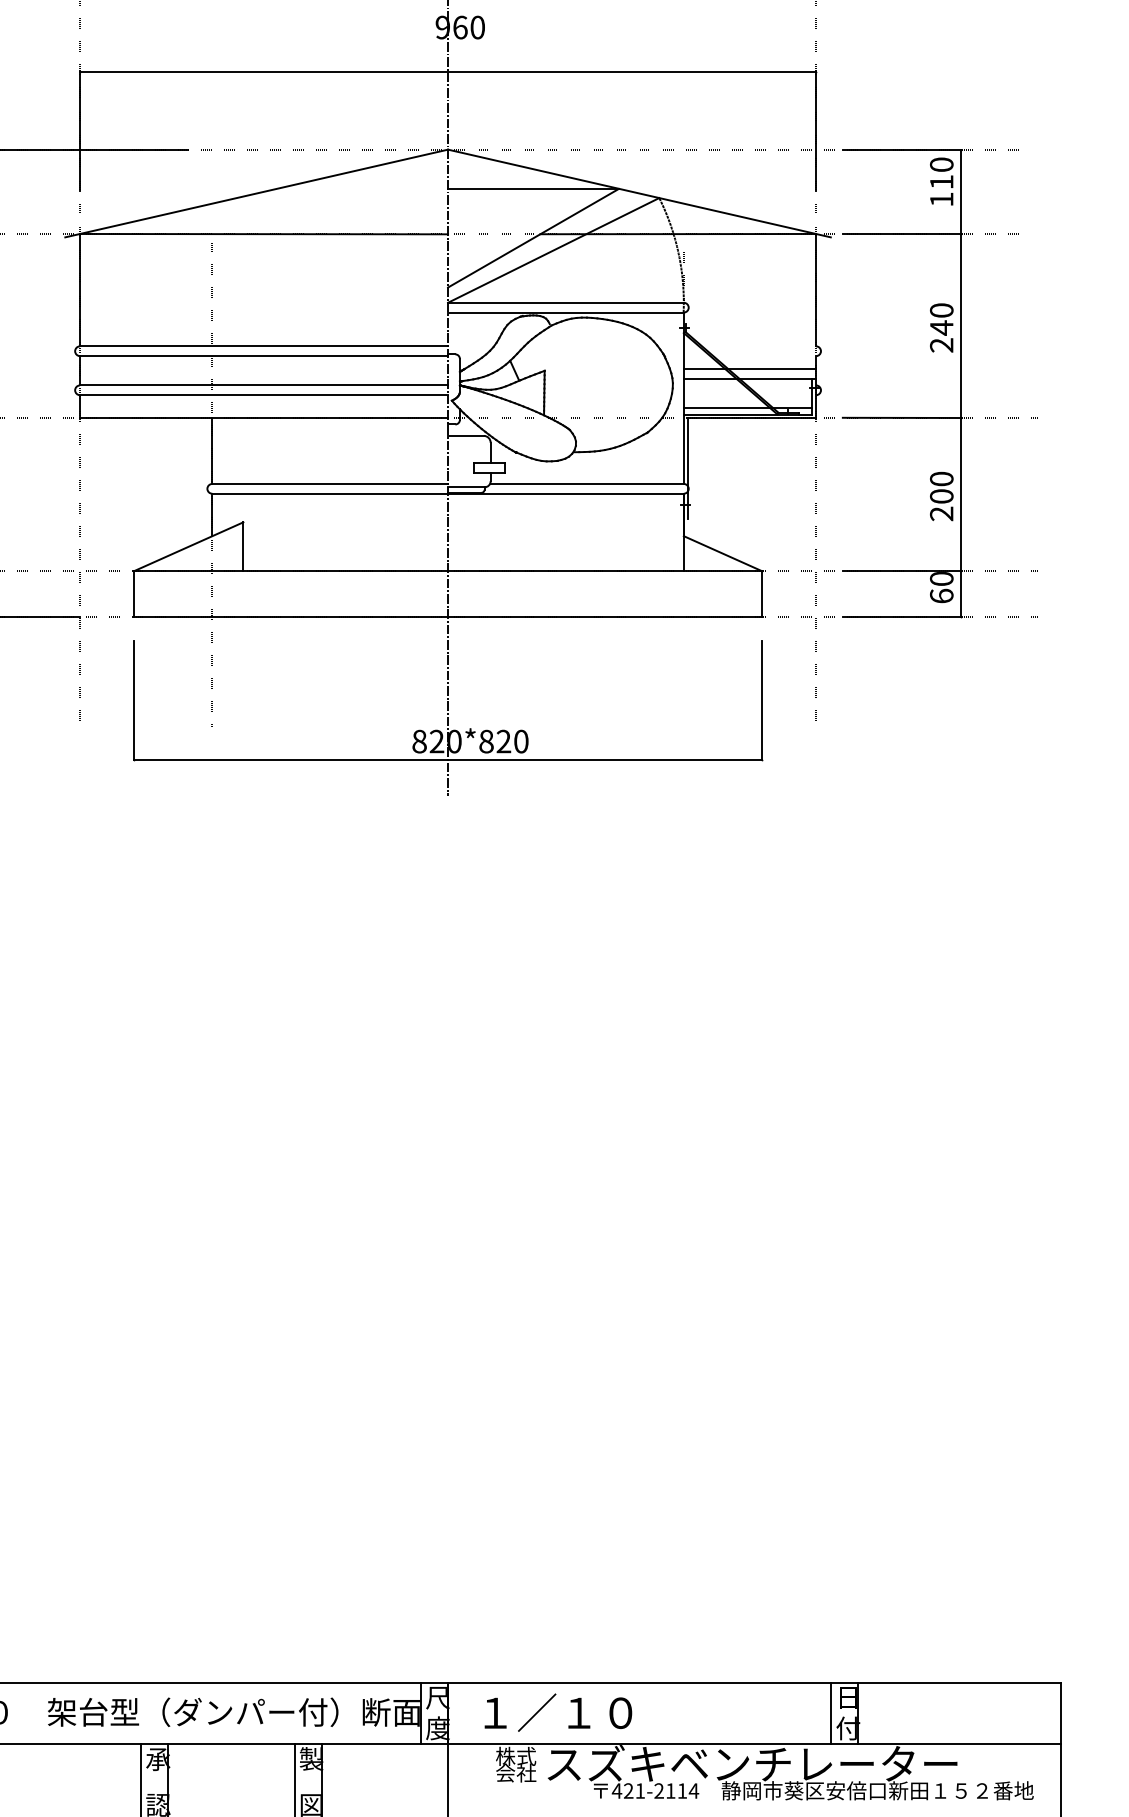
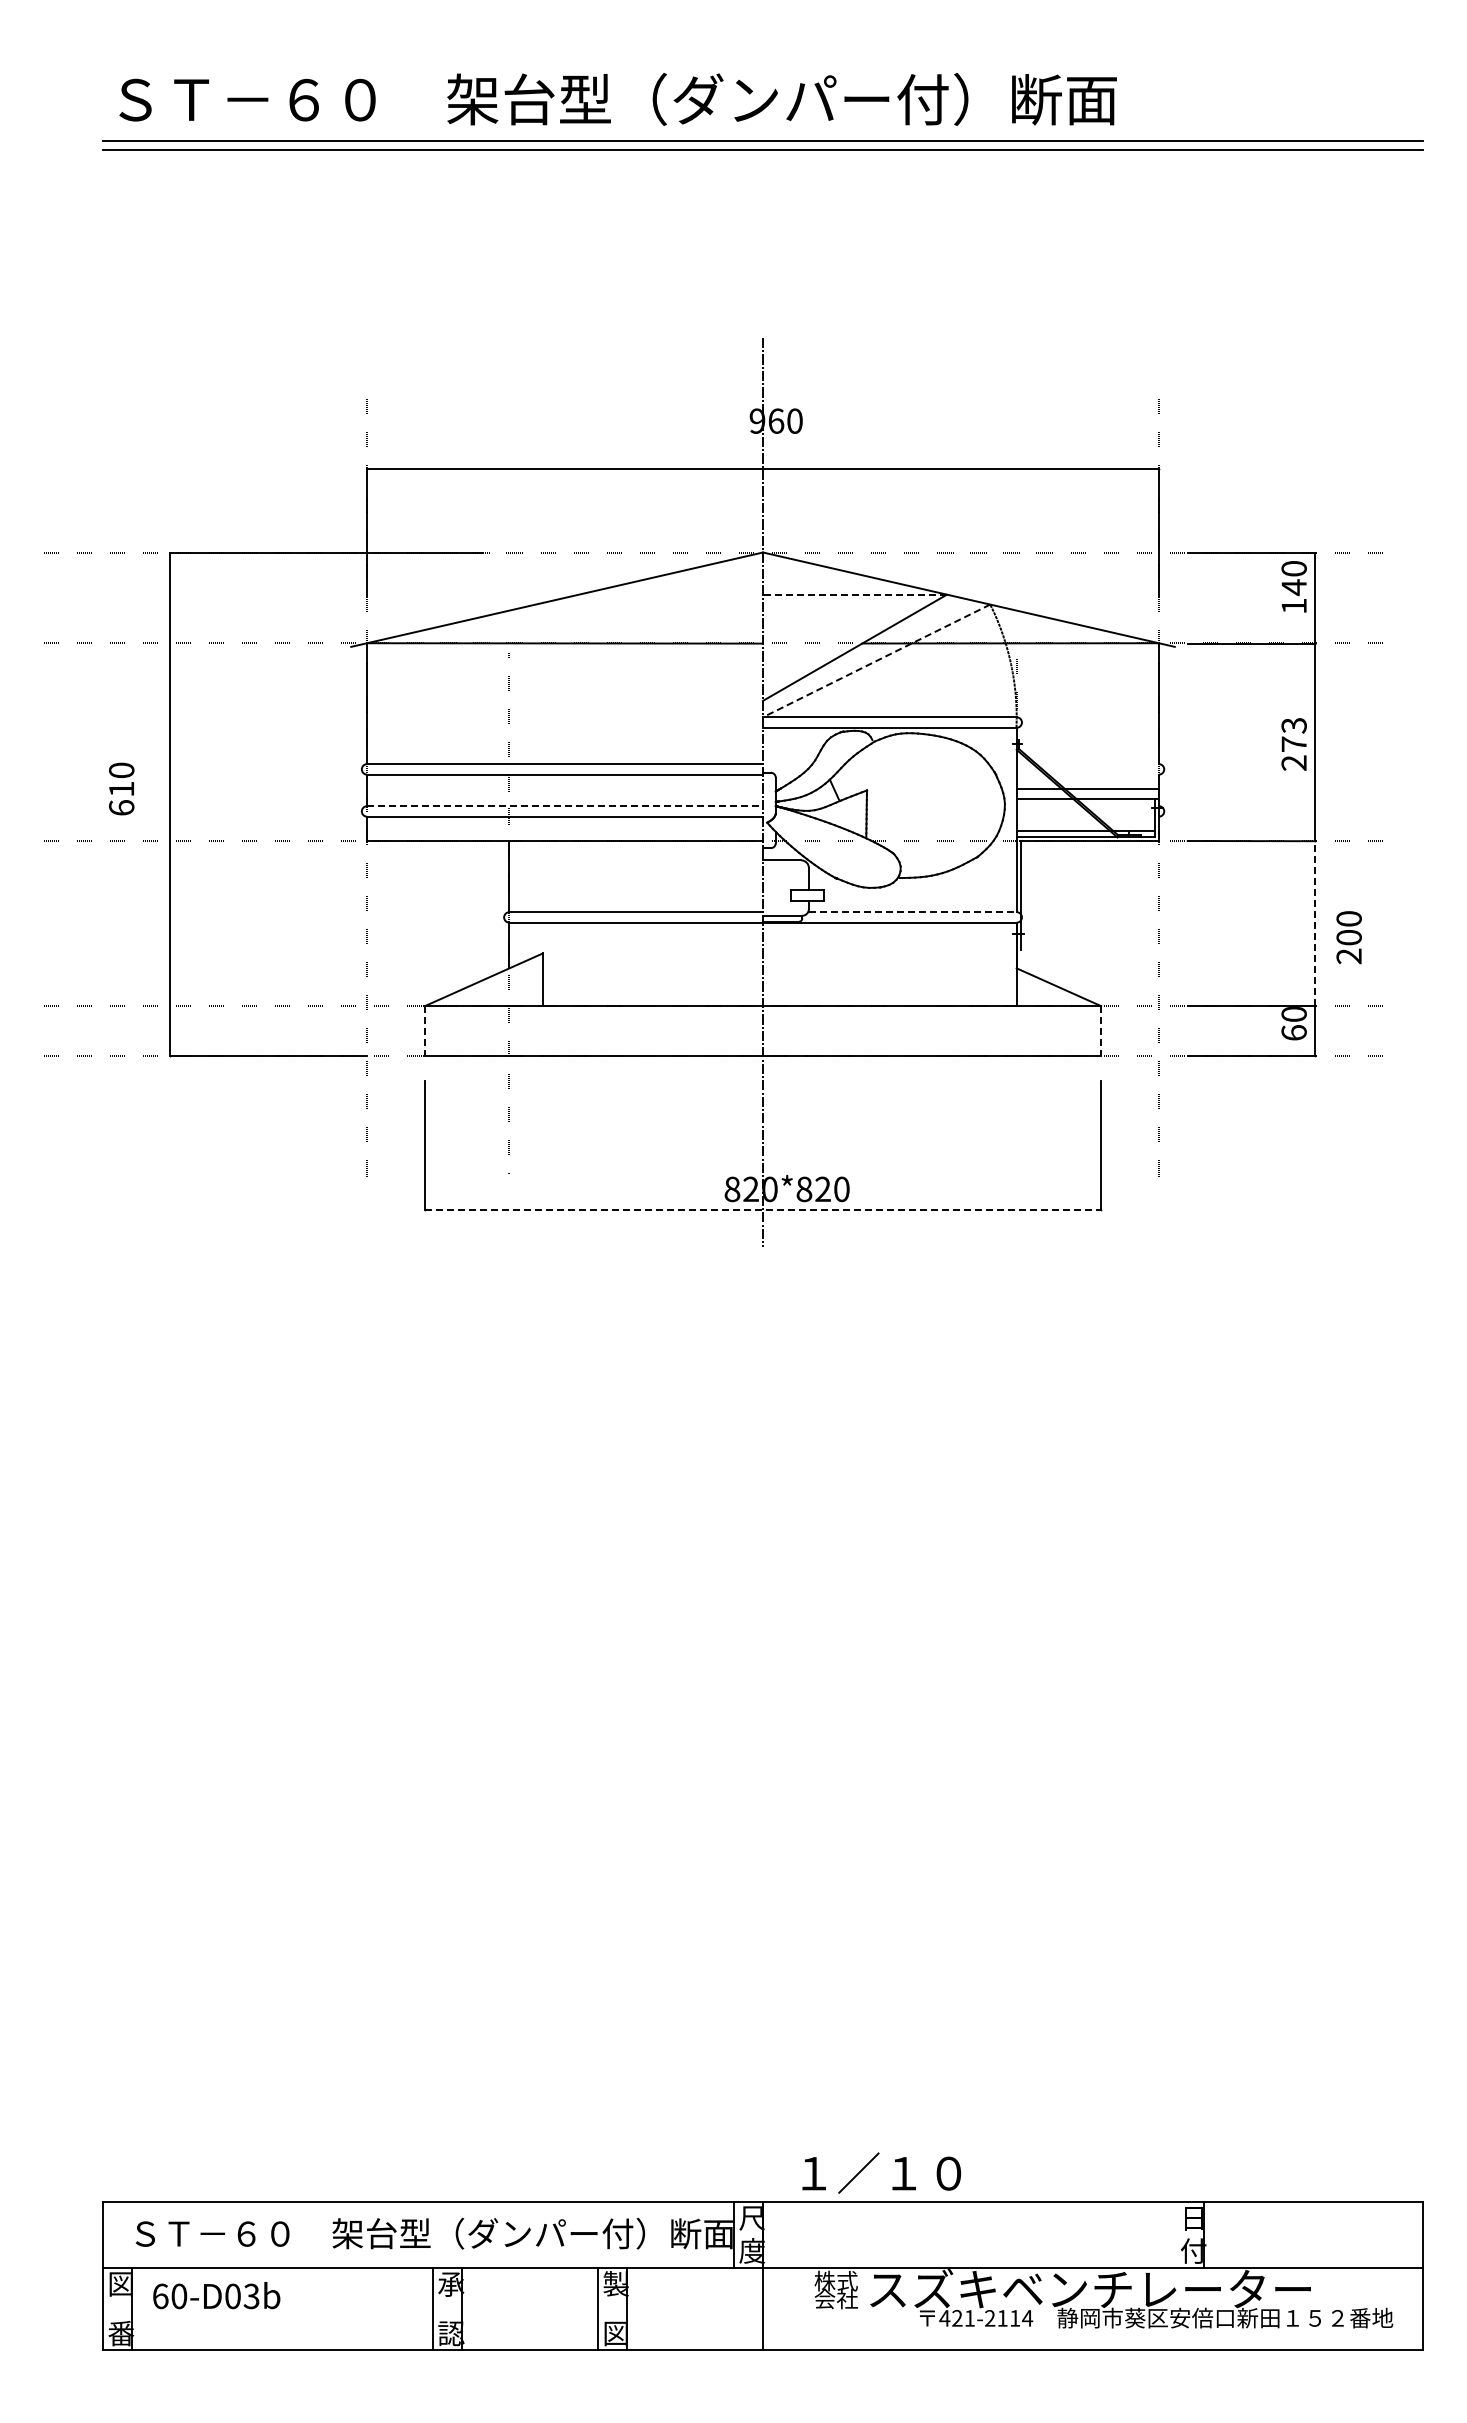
text: (941, 182) -> (1293, 587), 110 -> 140
line: (533, 188) -> (854, 594), solid -> dashed
line: (553, 250) -> (876, 660), solid -> dashed
text: (941, 318) -> (1293, 734), 240 -> 273
line: (264, 385) -> (565, 806), solid -> dashed
line: (586, 484) -> (912, 912), solid -> dashed
line: (960, 494) -> (1314, 923), solid -> dashed
text: (941, 496) -> (1348, 937), moved
line: (133, 593) -> (424, 1030), solid -> dashed
line: (762, 593) -> (1101, 1030), solid -> dashed
line: (448, 760) -> (763, 1209), solid -> dashed
text: (558, 1712) -> (881, 2172), moved
line: (831, 1713) -> (1175, 2234), removed

